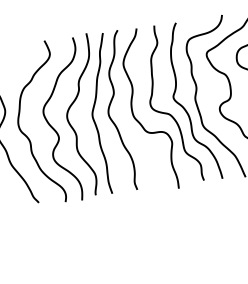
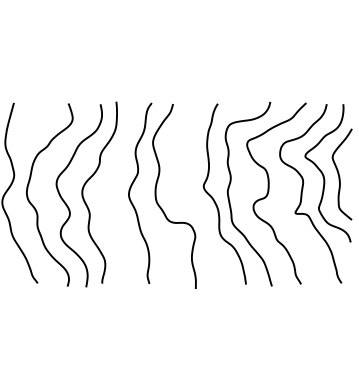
curve: (93, 112) -> (112, 191), removed
curve: (169, 113) -> (196, 203), removed

